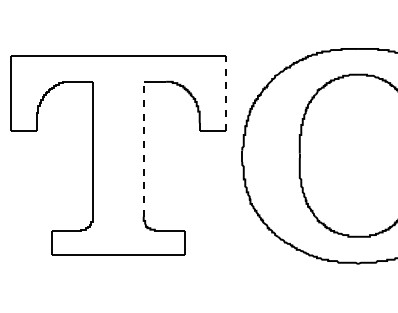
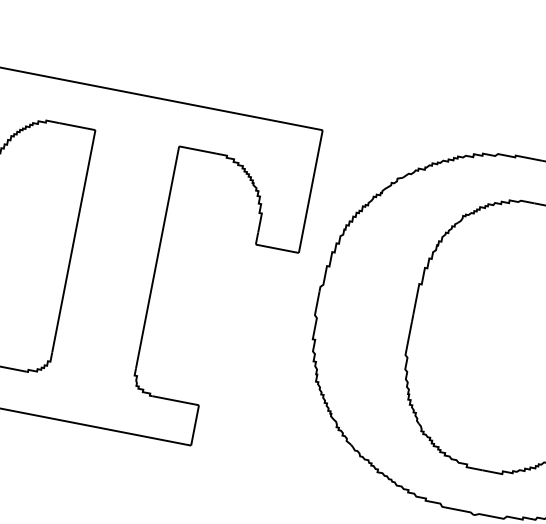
line: (225, 92) -> (310, 190), dashed -> solid
line: (143, 148) -> (157, 256), dashed -> solid

